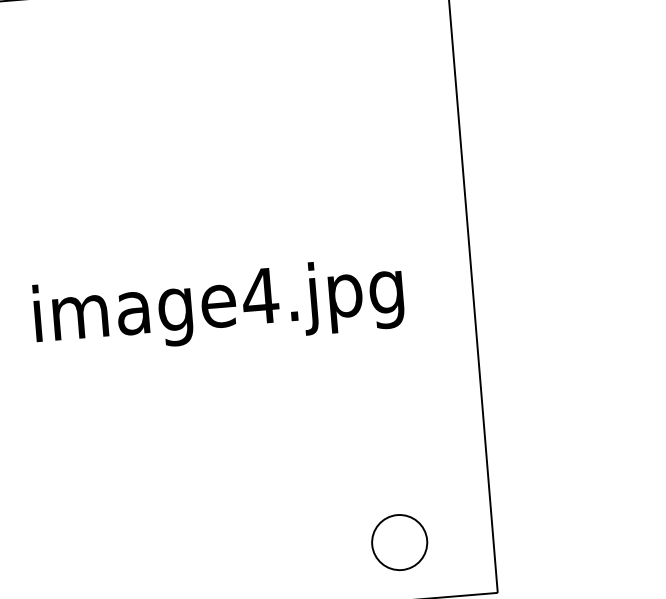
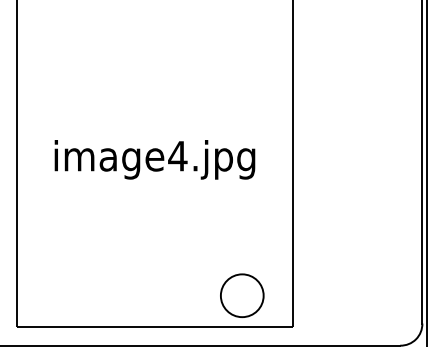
circle: (398, 542) -> (241, 295), size x1.43

